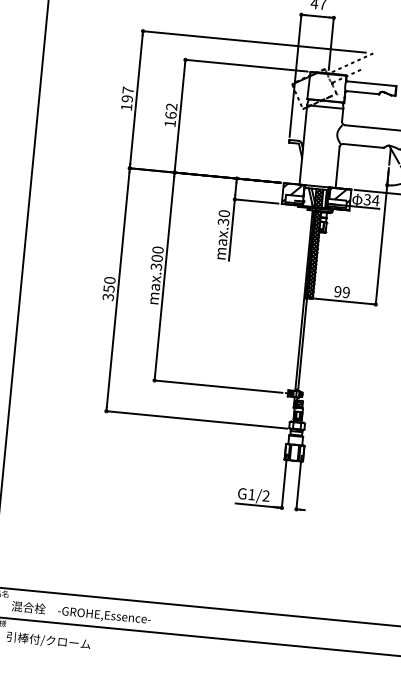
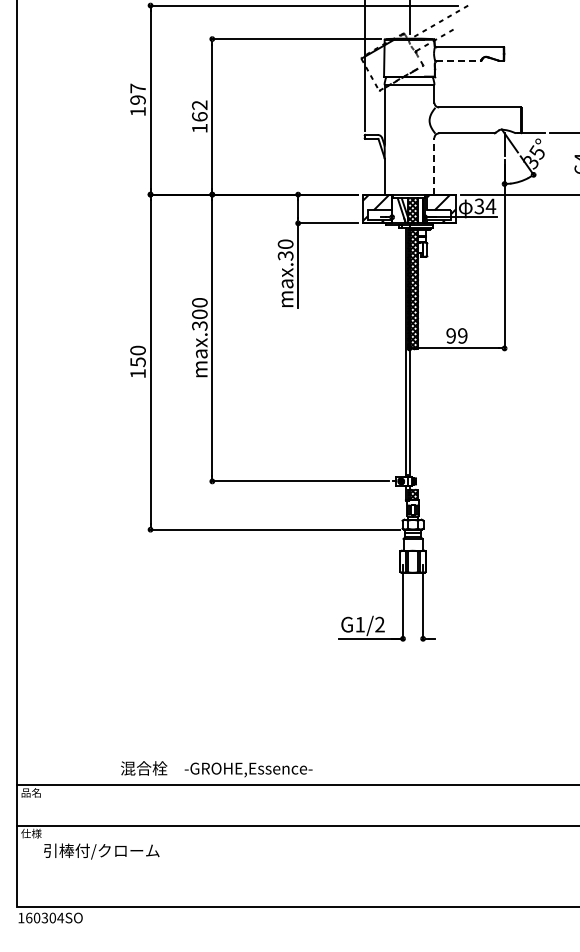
line: (362, 92) -> (458, 60), solid -> dashed
line: (337, 166) -> (434, 165), solid -> dashed
text: (107, 297) -> (137, 373), 350 -> 150
text: (81, 613) -> (216, 769), moved

